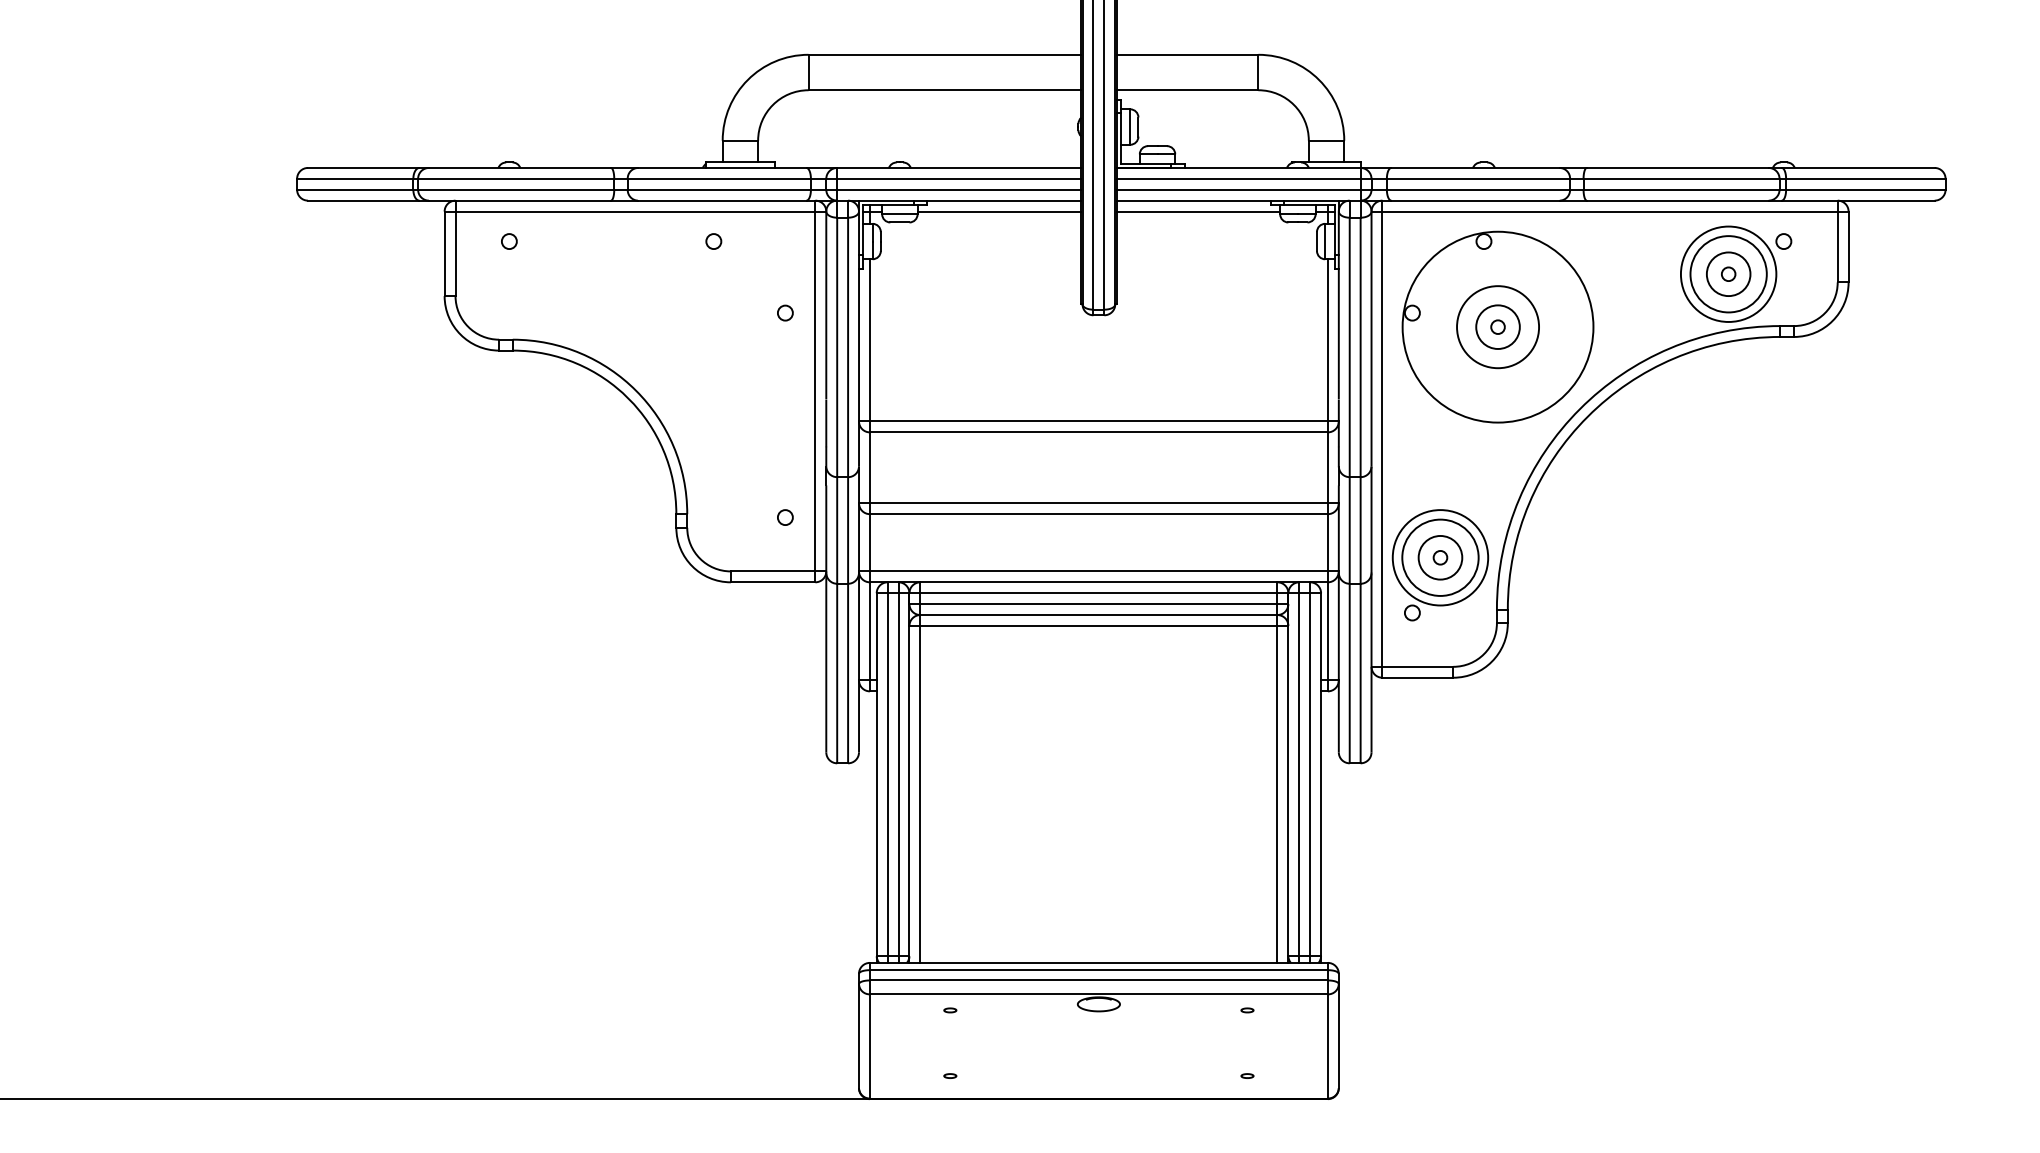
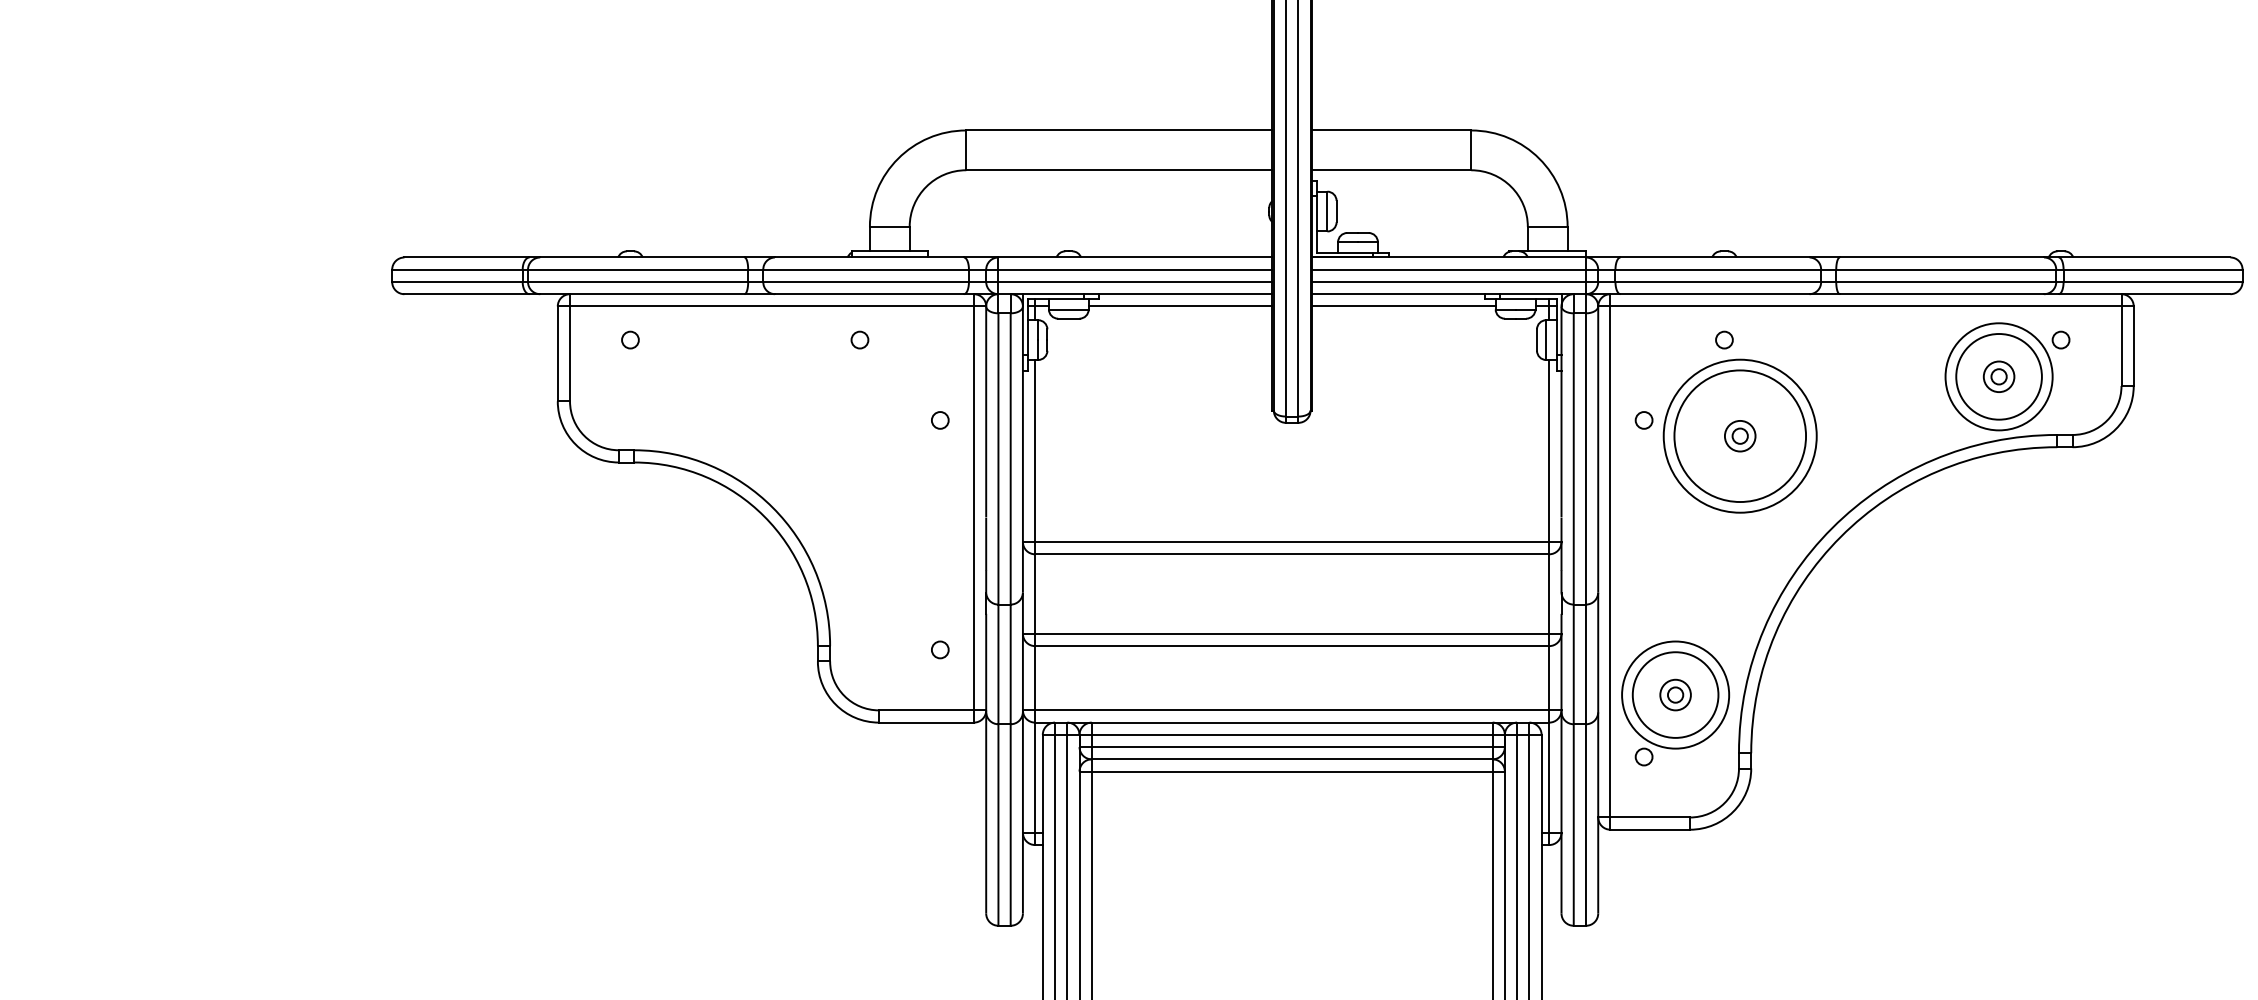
circle: (1728, 273) -> (1998, 375), size x0.62
circle: (1497, 326) -> (1739, 435), size x0.62
circle: (1497, 326) -> (1739, 435), size x1.43
circle: (1497, 327) -> (1739, 436), size x0.71
circle: (1440, 557) -> (1675, 694), size x0.62

